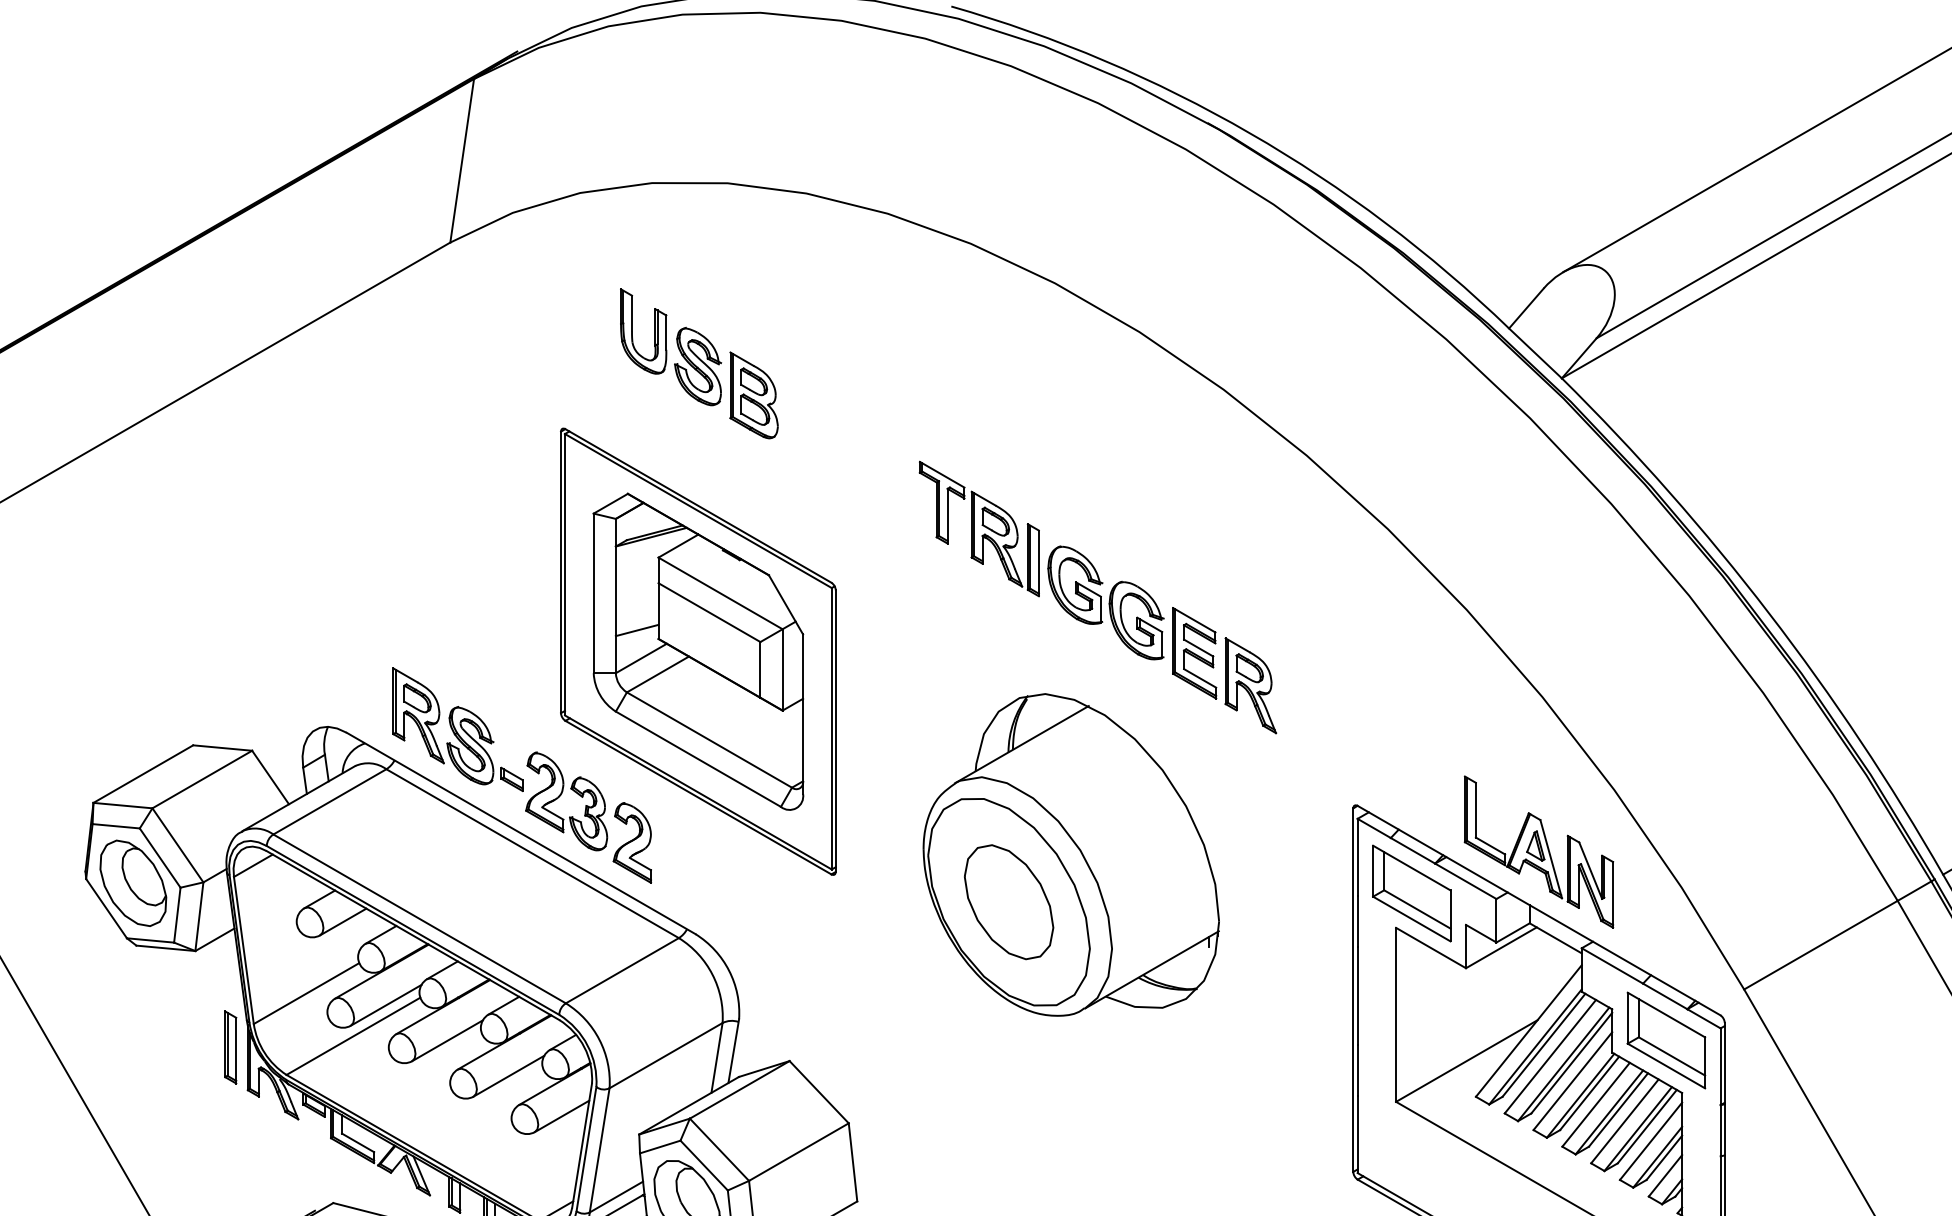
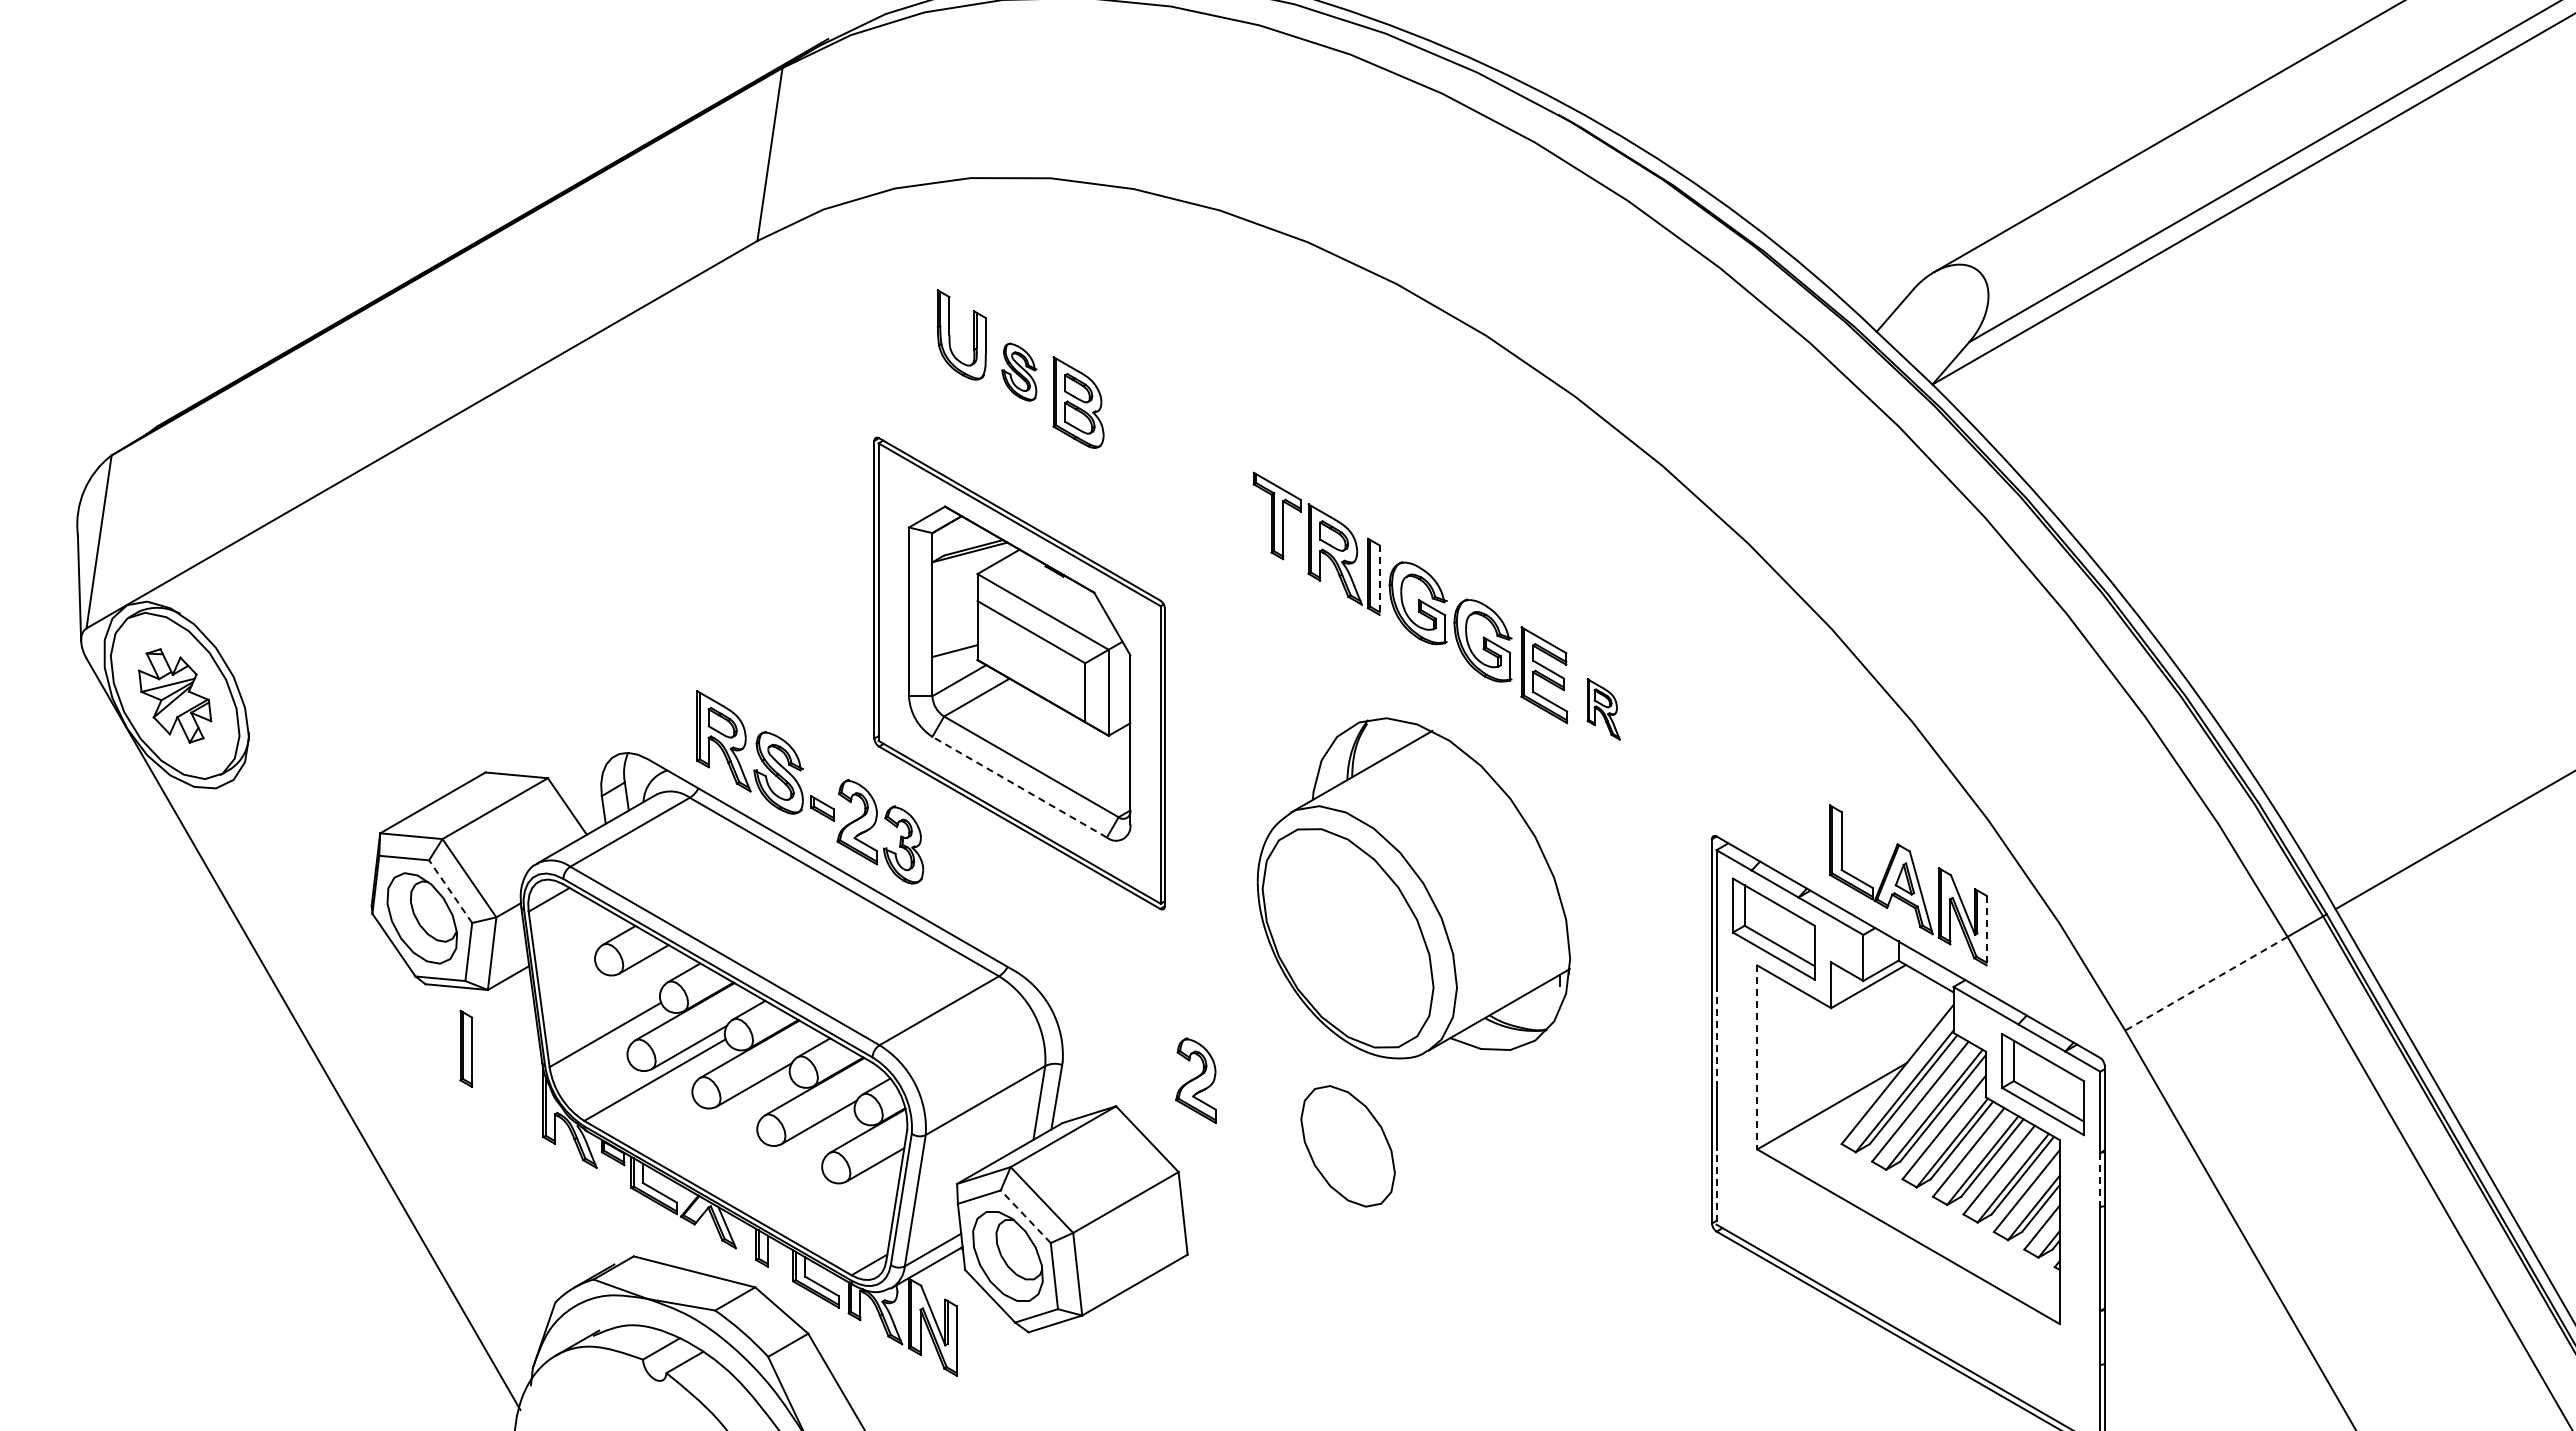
part: (698, 366) -> (1019, 371), size x0.7
line: (1038, 563) -> (1379, 580), solid -> dashed
part: (1250, 685) -> (1603, 709), size x0.6
line: (698, 759) -> (1019, 787), solid -> dashed
part: (632, 842) -> (1195, 1080), moved
line: (160, 857) -> (450, 891), solid -> dashed
line: (1612, 894) -> (1986, 930), solid -> dashed
part: (1008, 902) -> (1347, 1146), moved
line: (1821, 944) -> (2206, 983), solid -> dashed
line: (1357, 996) -> (1716, 1037), solid -> dashed
line: (1396, 1014) -> (1757, 1057), solid -> dashed
part: (230, 1047) -> (466, 1048), moved
line: (1720, 1131) -> (2100, 1180), solid -> dashed
line: (1357, 1135) -> (1716, 1184), solid -> dashed
line: (703, 1165) -> (1025, 1216), solid -> dashed

